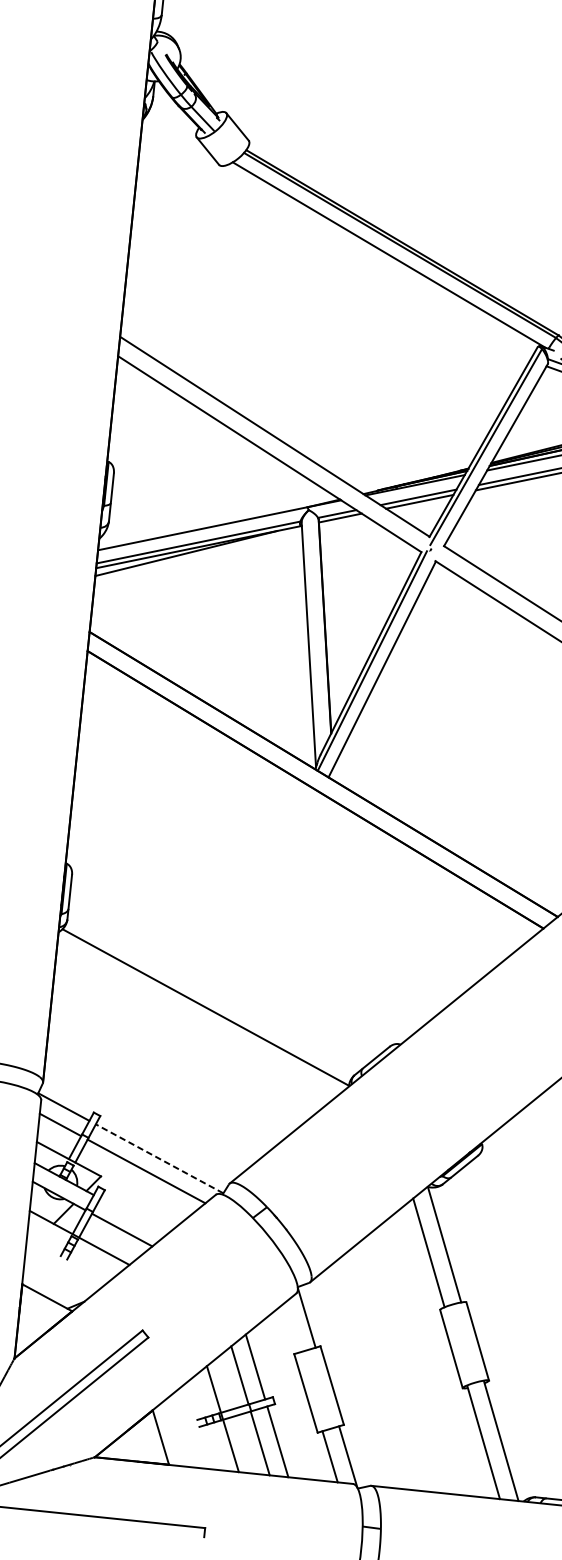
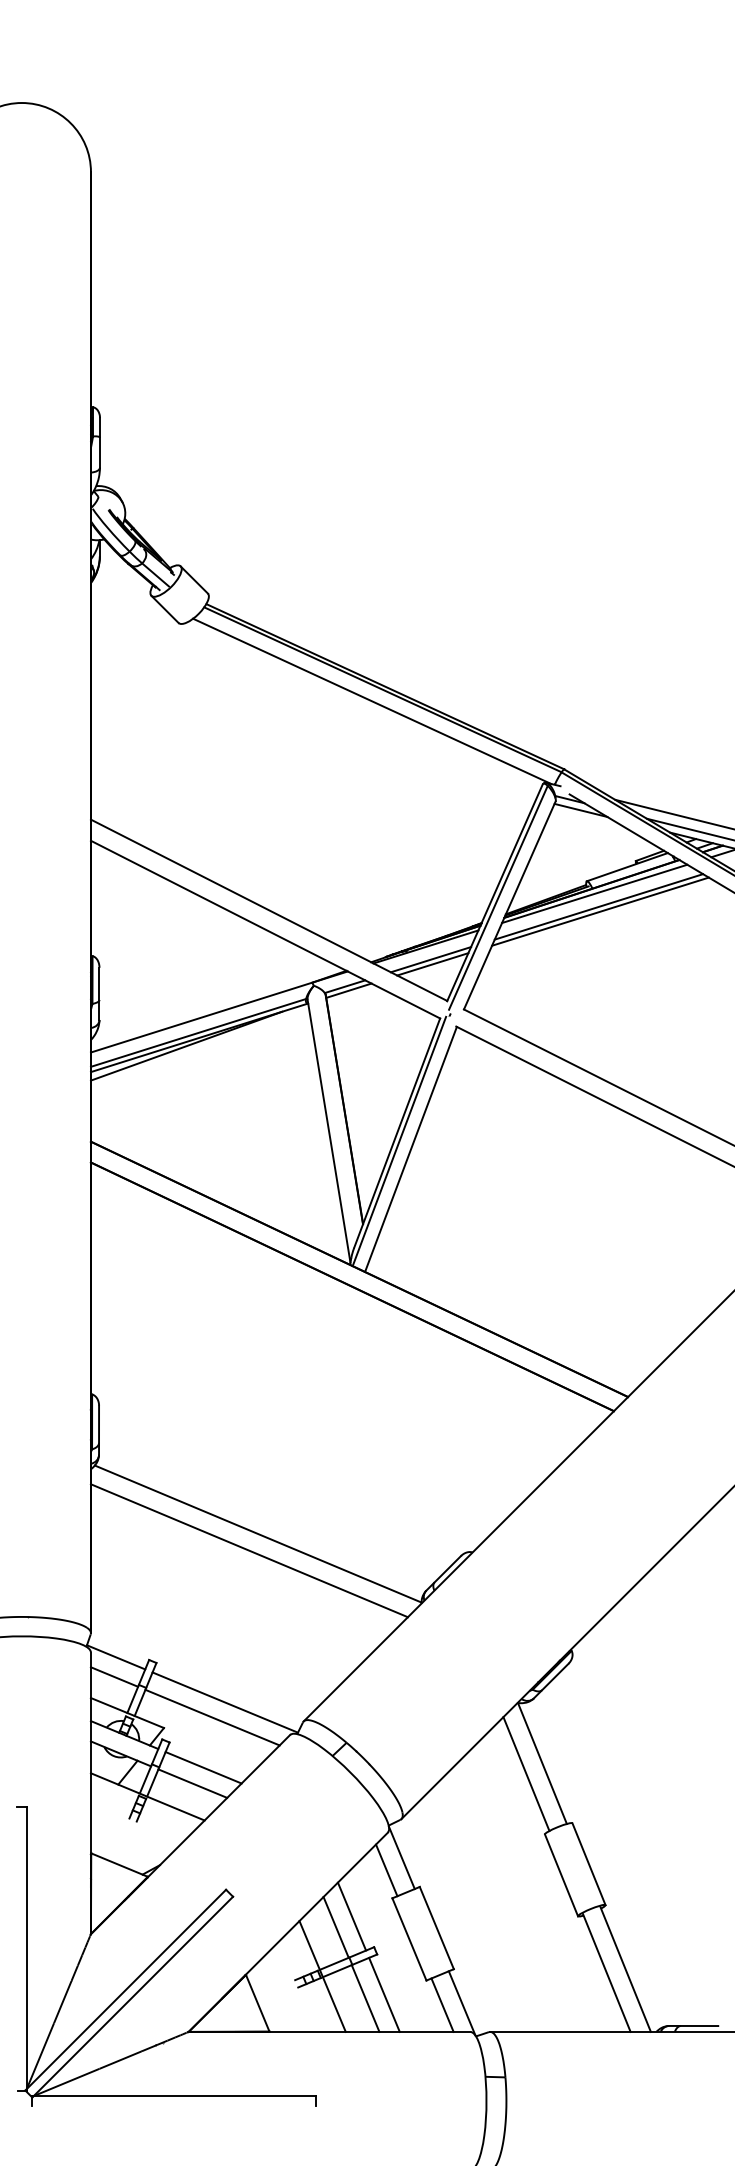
line: (195, 1021) -> (248, 1550), added
line: (159, 1158) -> (225, 1702), dashed -> solid
line: (133, 1216) -> (203, 1767), added
line: (291, 1328) -> (386, 1870), added

